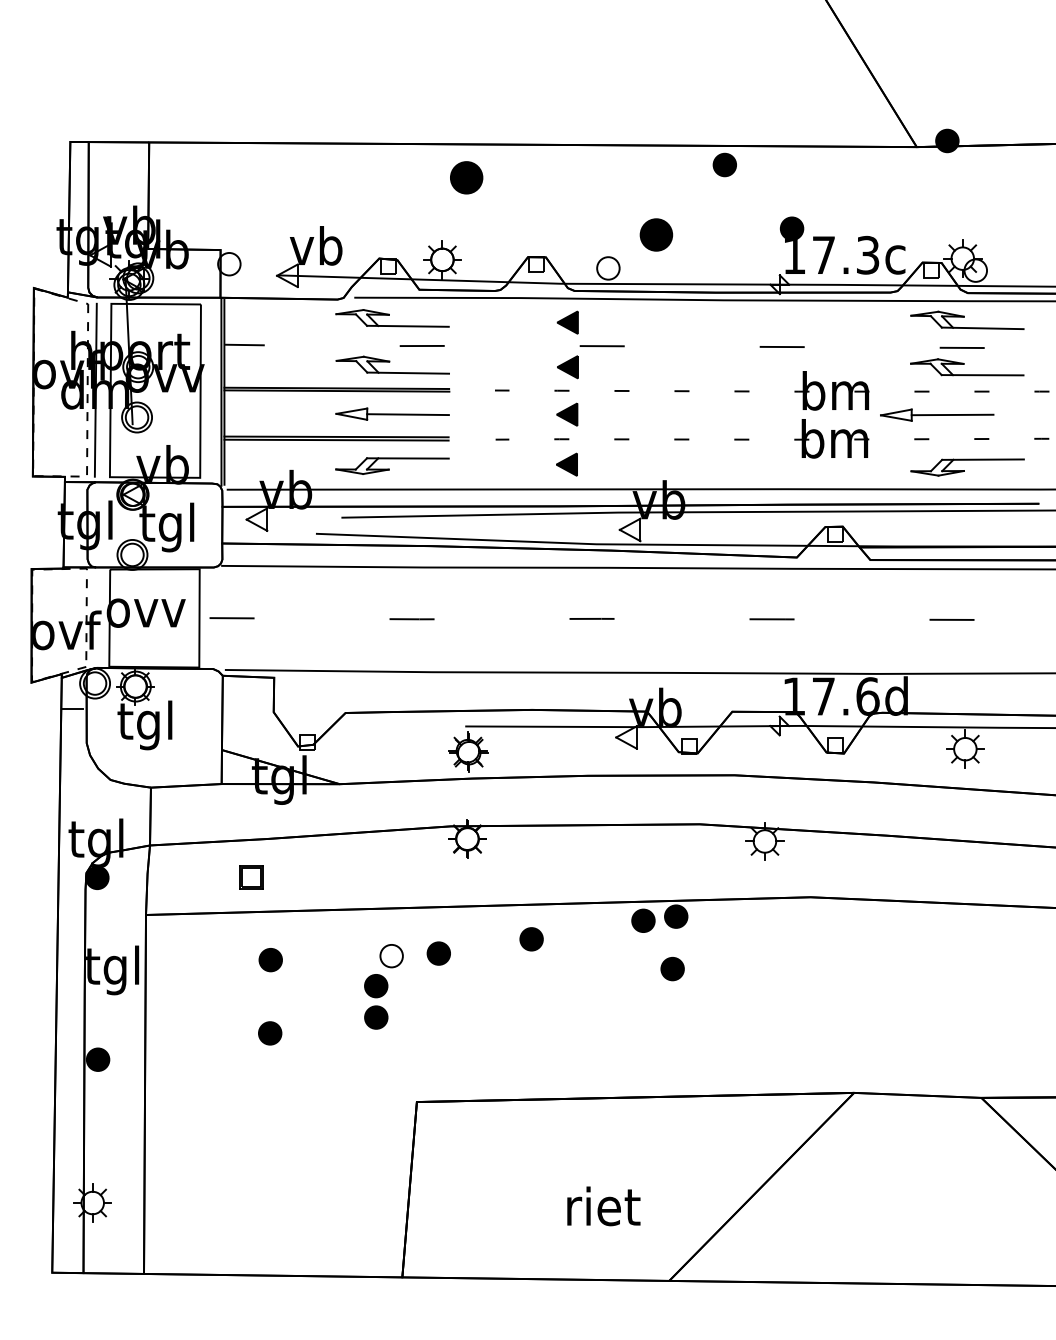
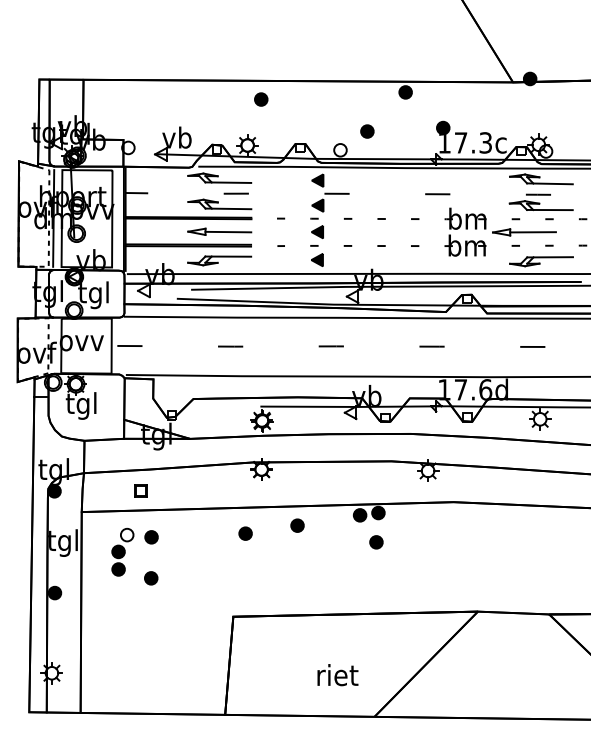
part: (467, 177) -> (261, 99), size x0.71
part: (656, 234) -> (367, 131), size x0.71
part: (383, 985) -> (122, 551), moved

